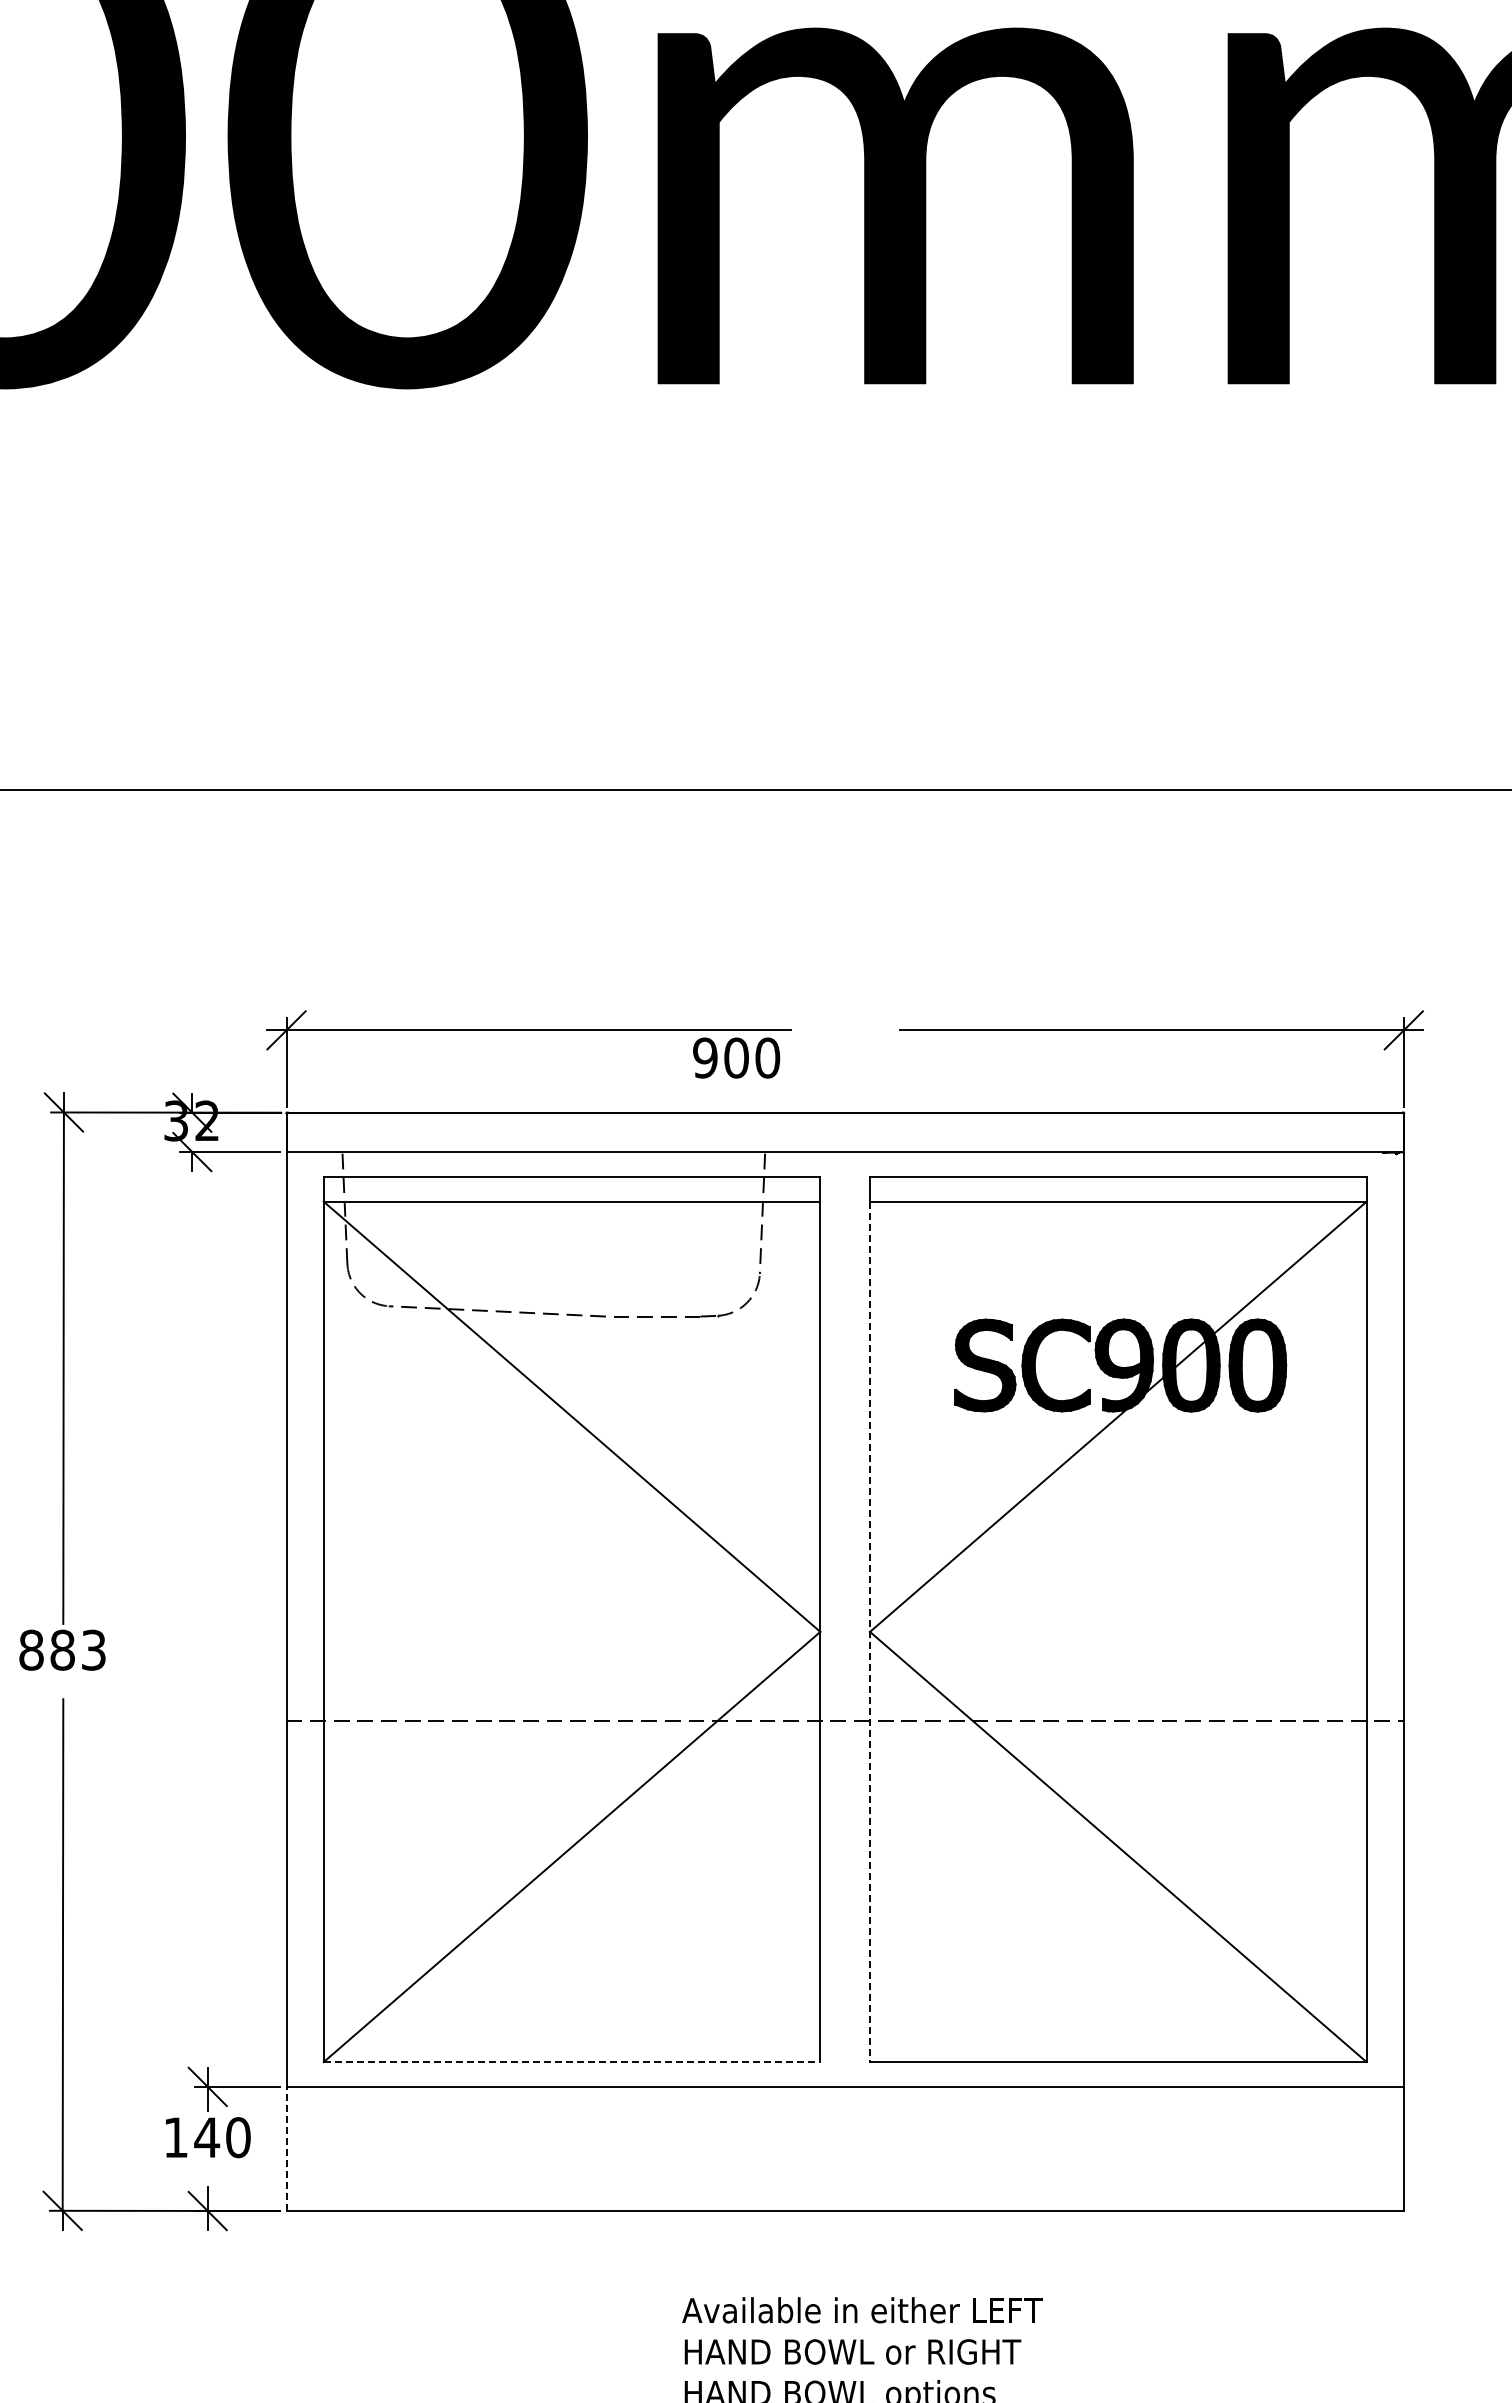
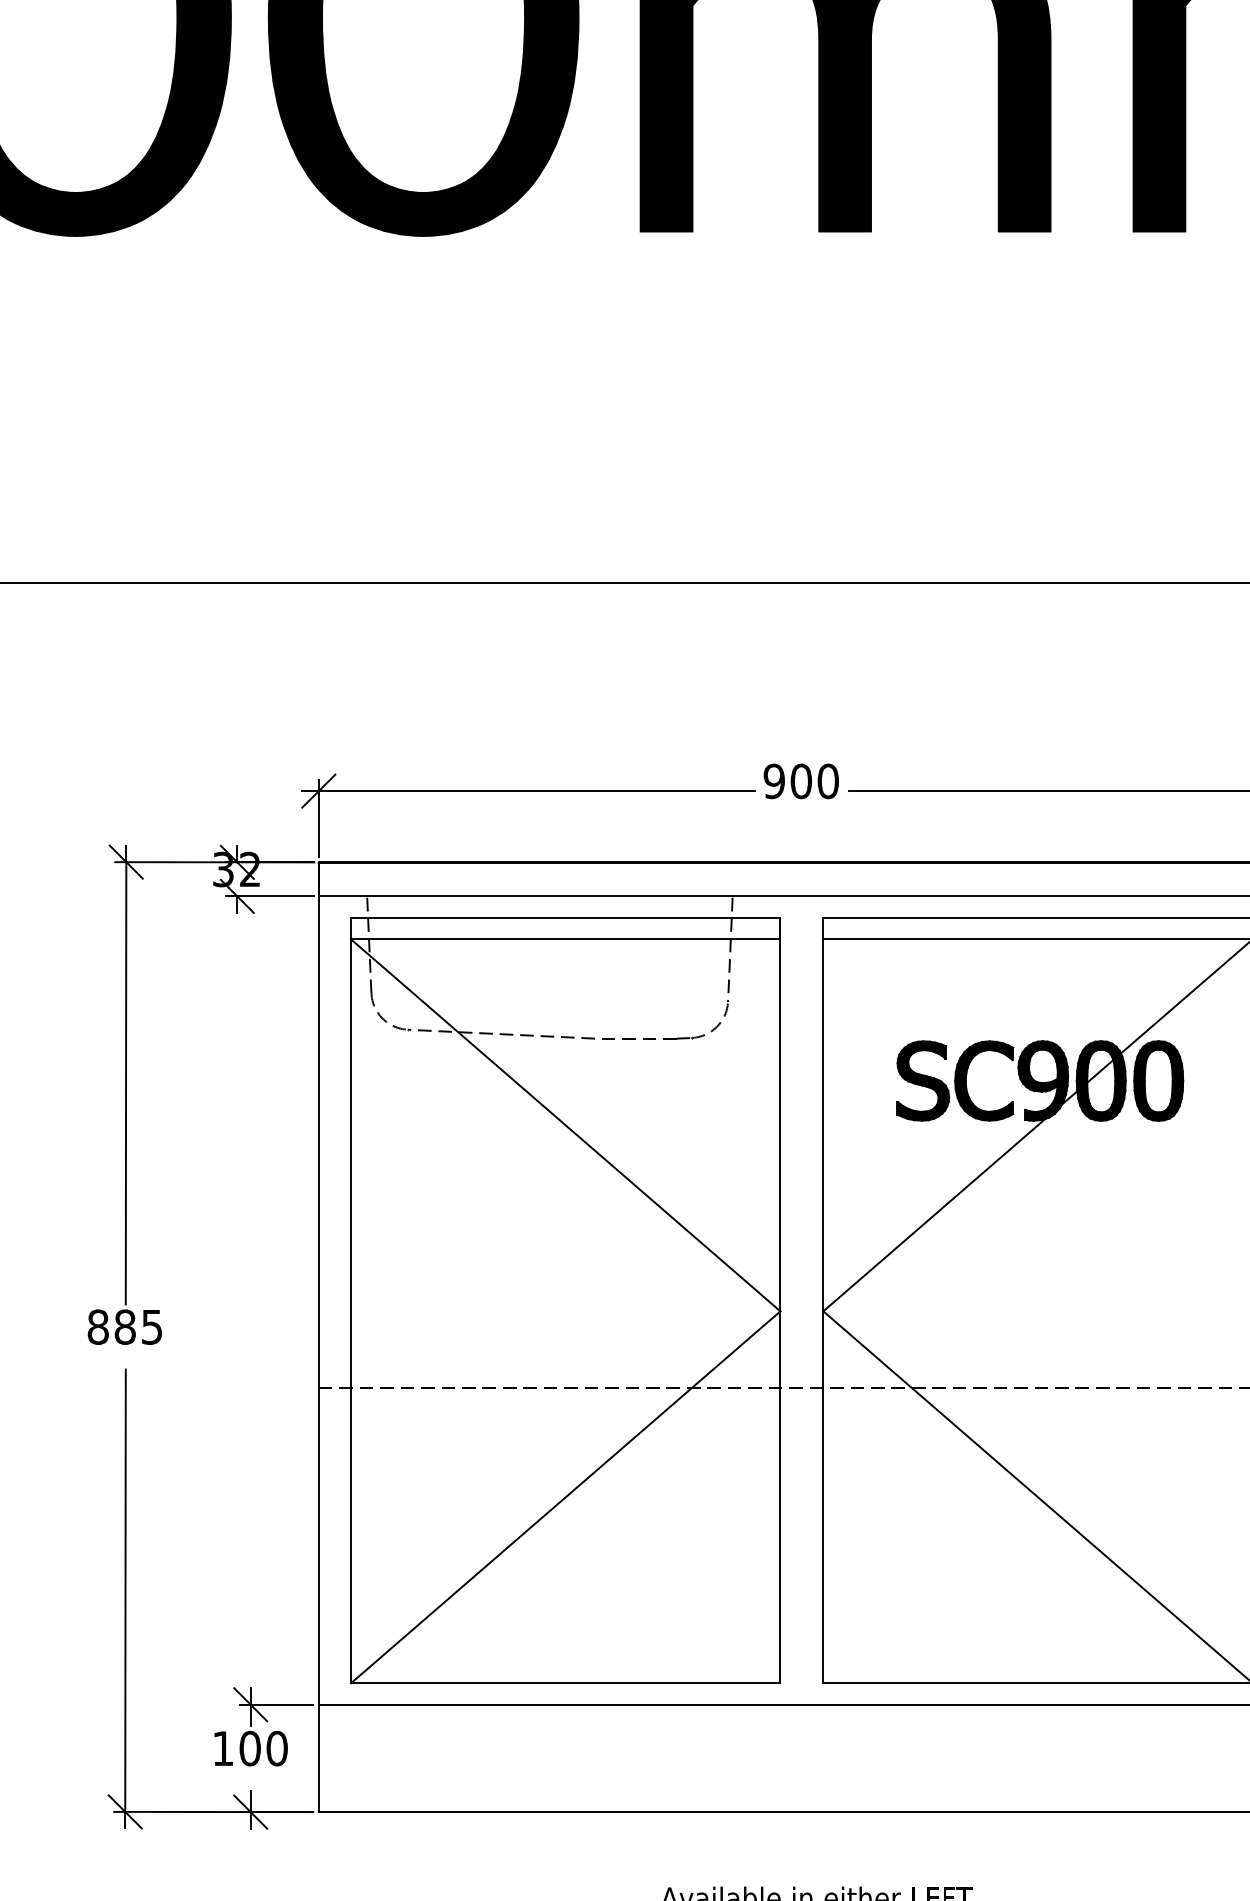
text: (736, 1057) -> (801, 780), moved
line: (870, 1632) -> (823, 1311), dashed -> solid
text: (93, 1649) -> (151, 1326), 883 -> 885
line: (572, 2062) -> (566, 1683), dashed -> solid
text: (207, 2137) -> (250, 1748), 140 -> 100
line: (286, 2148) -> (318, 1758), dashed -> solid

